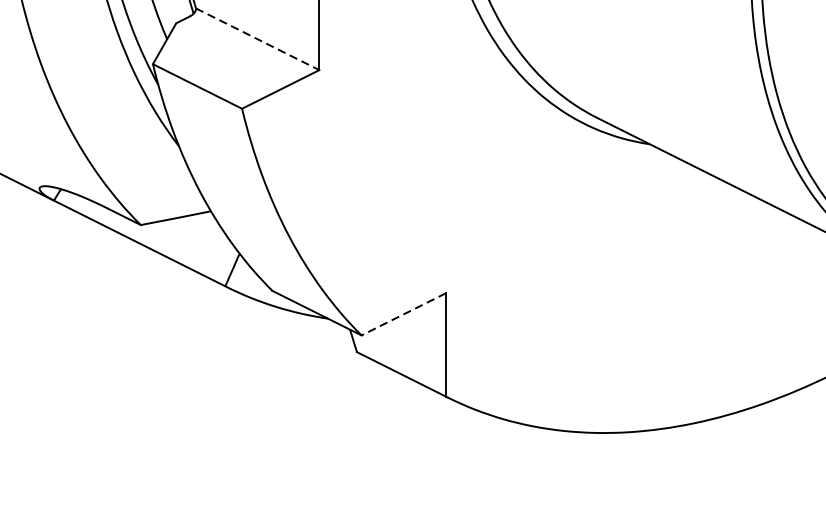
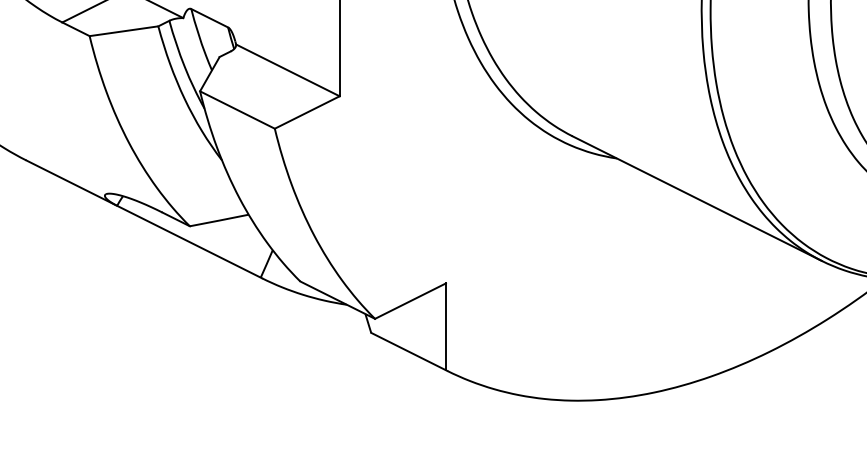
line: (257, 39) -> (287, 70), dashed -> solid
line: (403, 314) -> (410, 301), dashed -> solid

